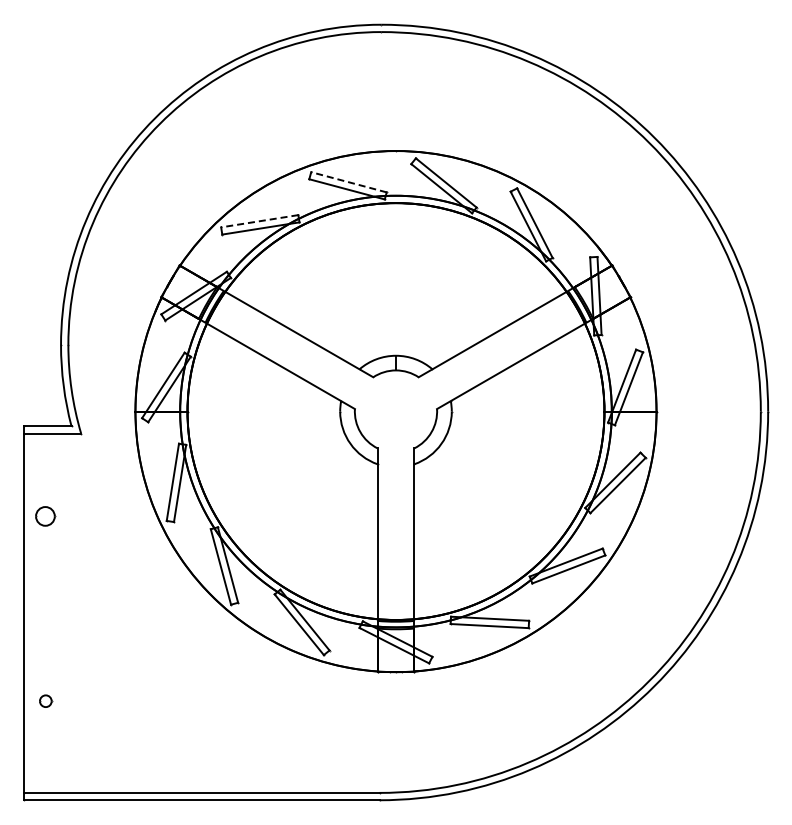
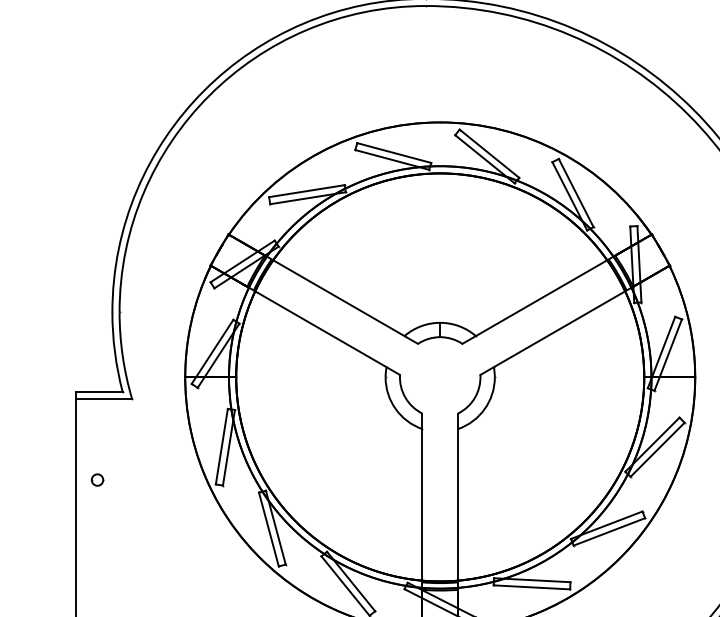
line: (348, 182) -> (393, 153), dashed -> solid
line: (259, 221) -> (306, 191), dashed -> solid
part: (46, 516) -> (98, 480), size x0.62

